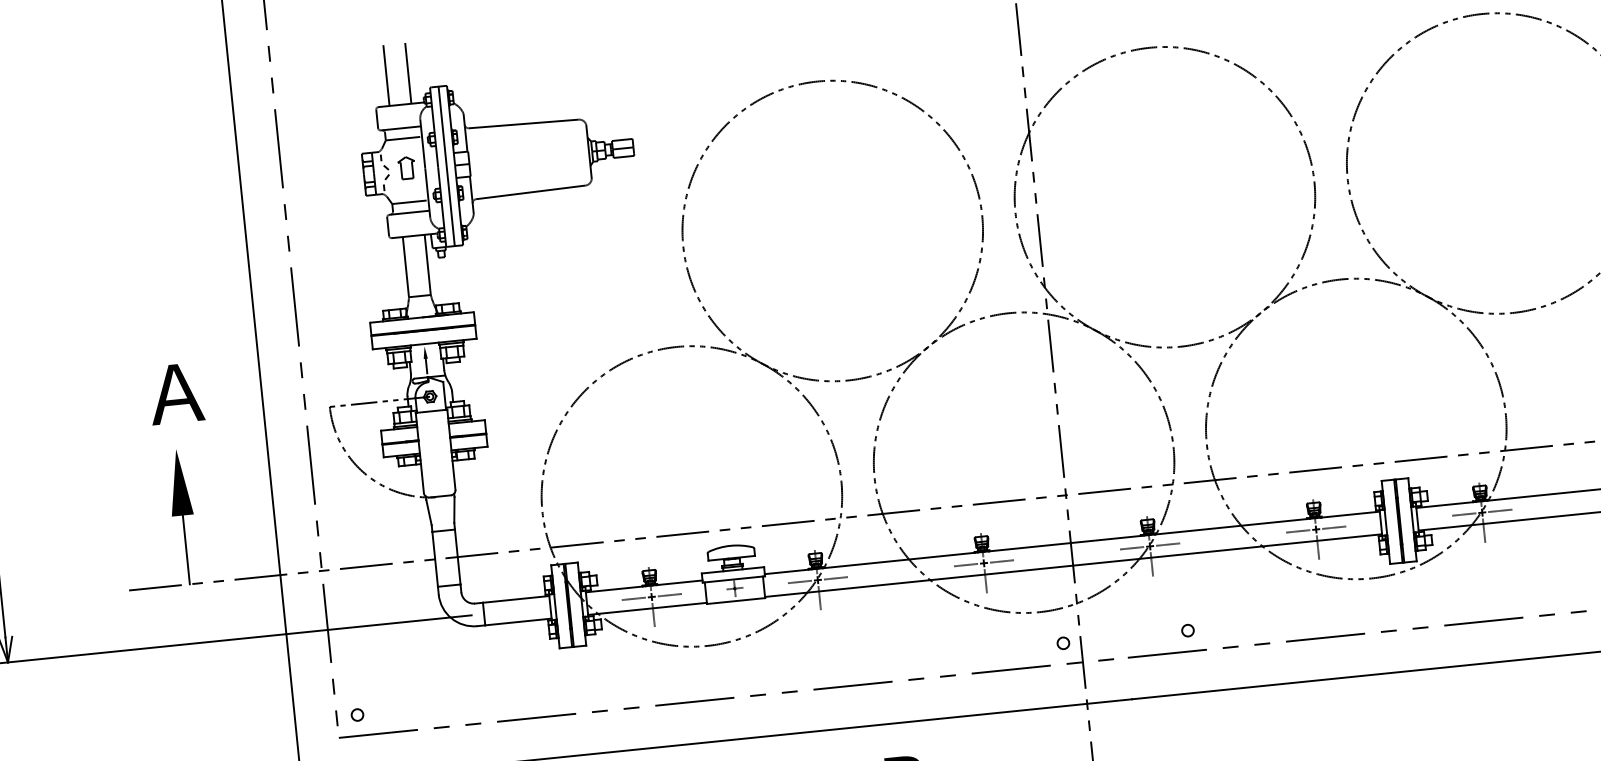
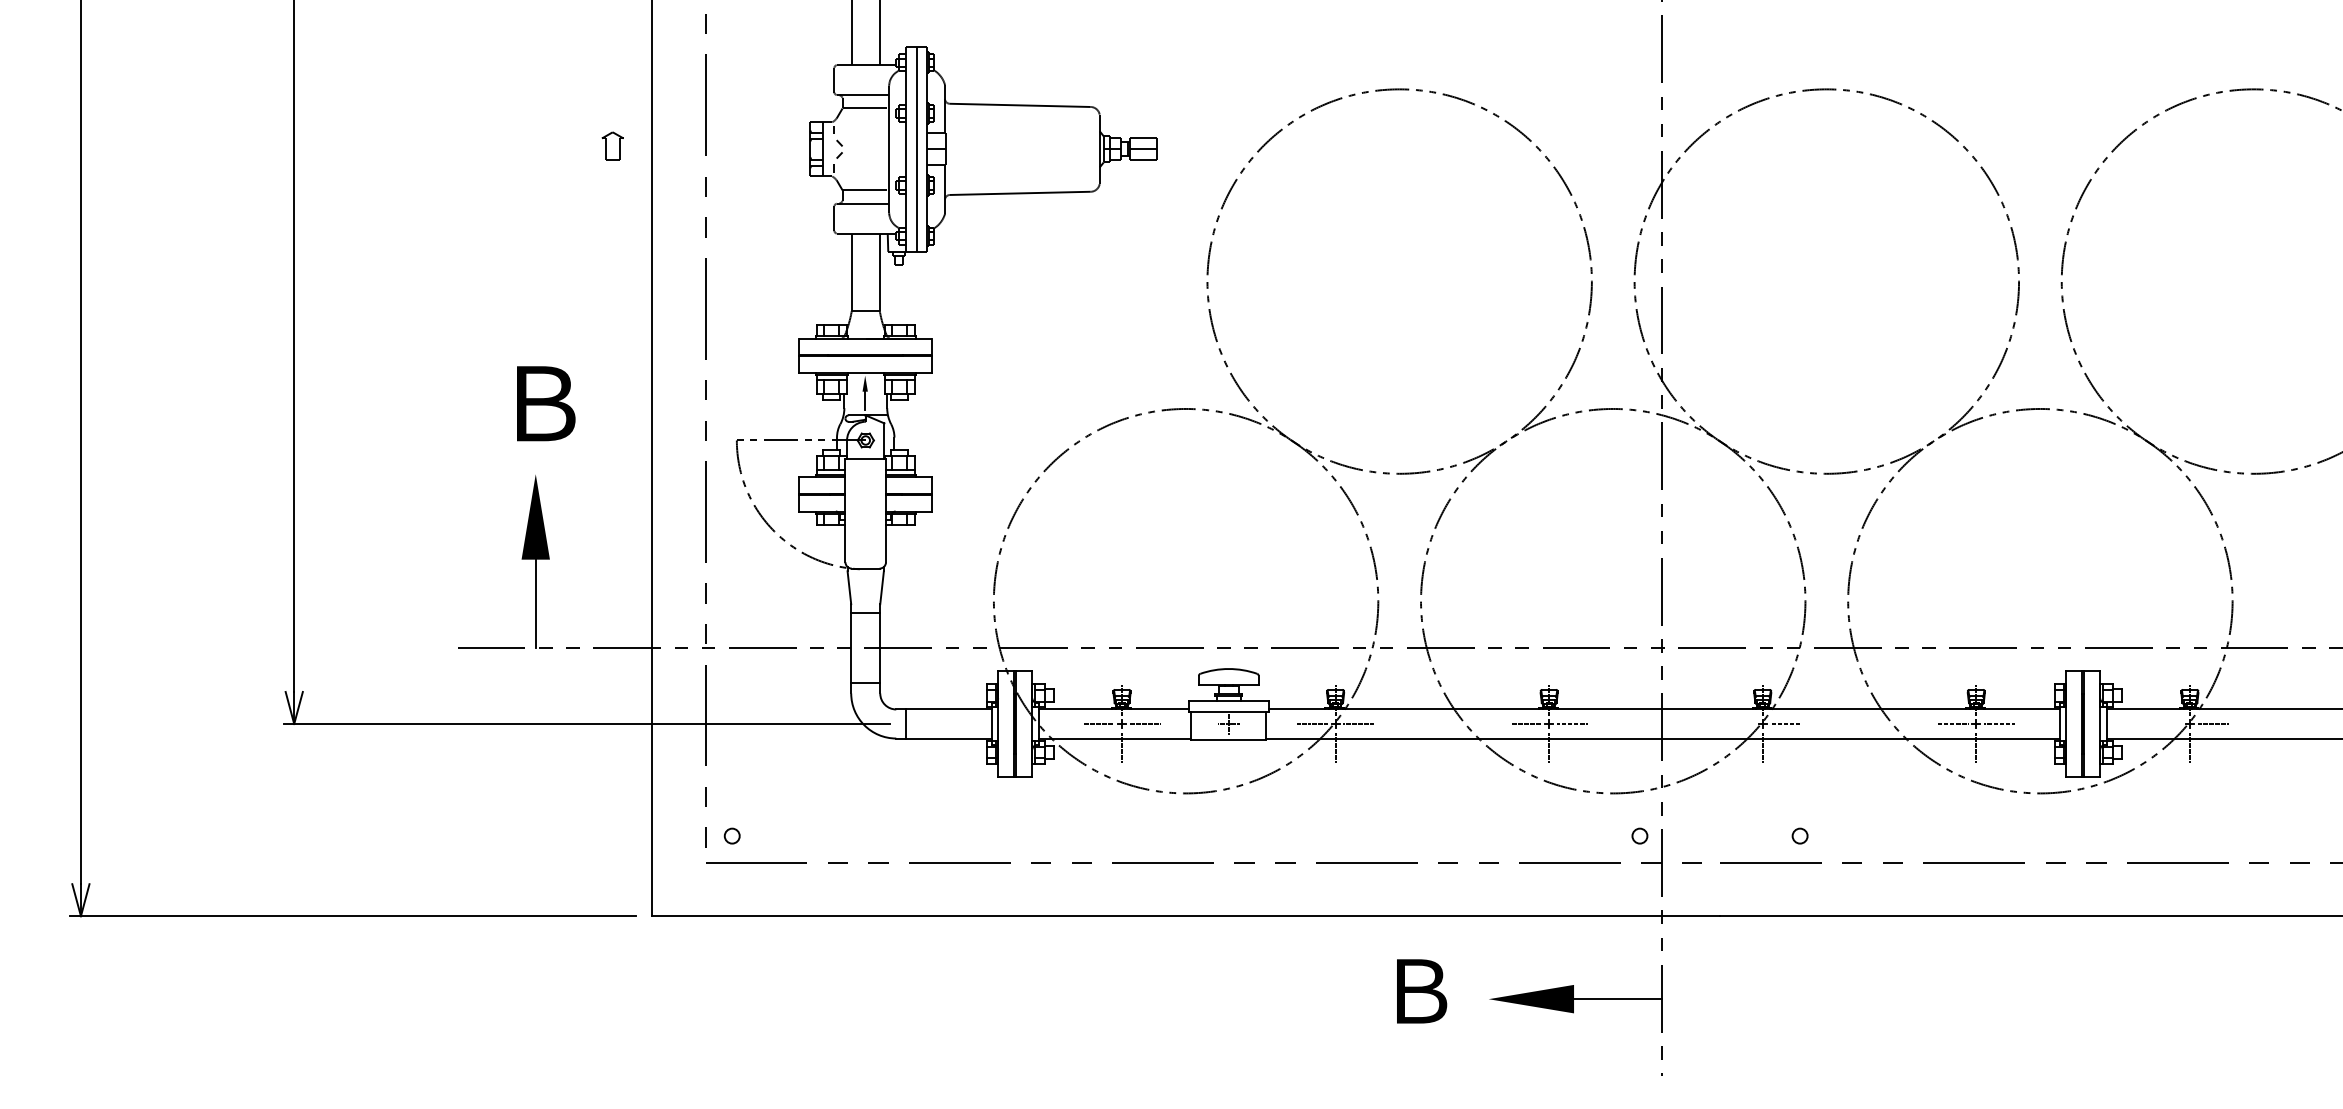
part: (406, 167) -> (612, 145), moved
text: (175, 393) -> (542, 403), Ａ -> Ｂ
line: (1464, 514) -> (2166, 724), removed
line: (1132, 548) -> (1739, 724), removed

